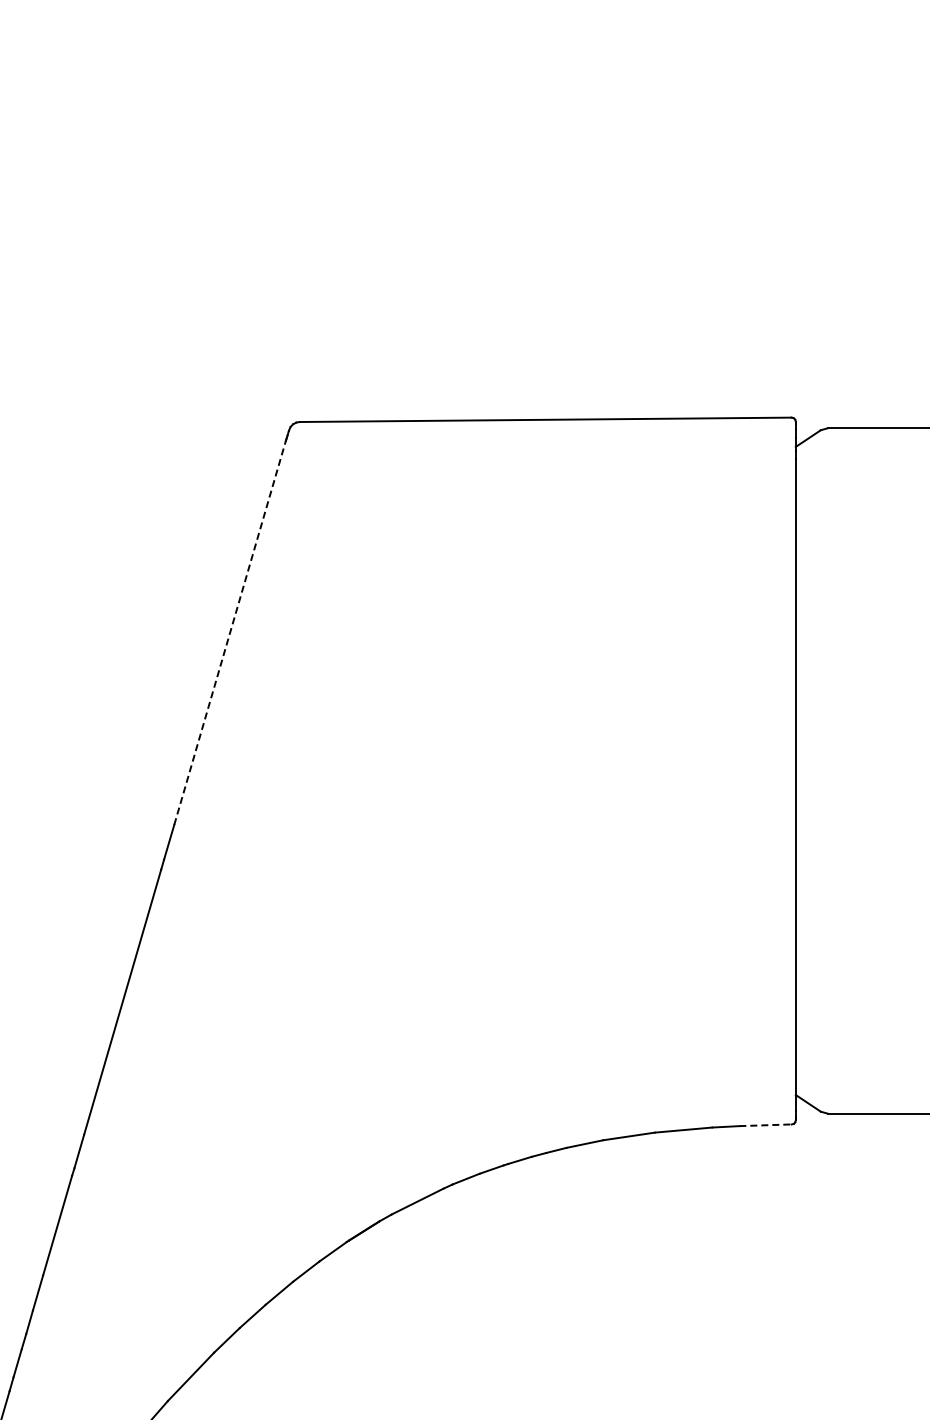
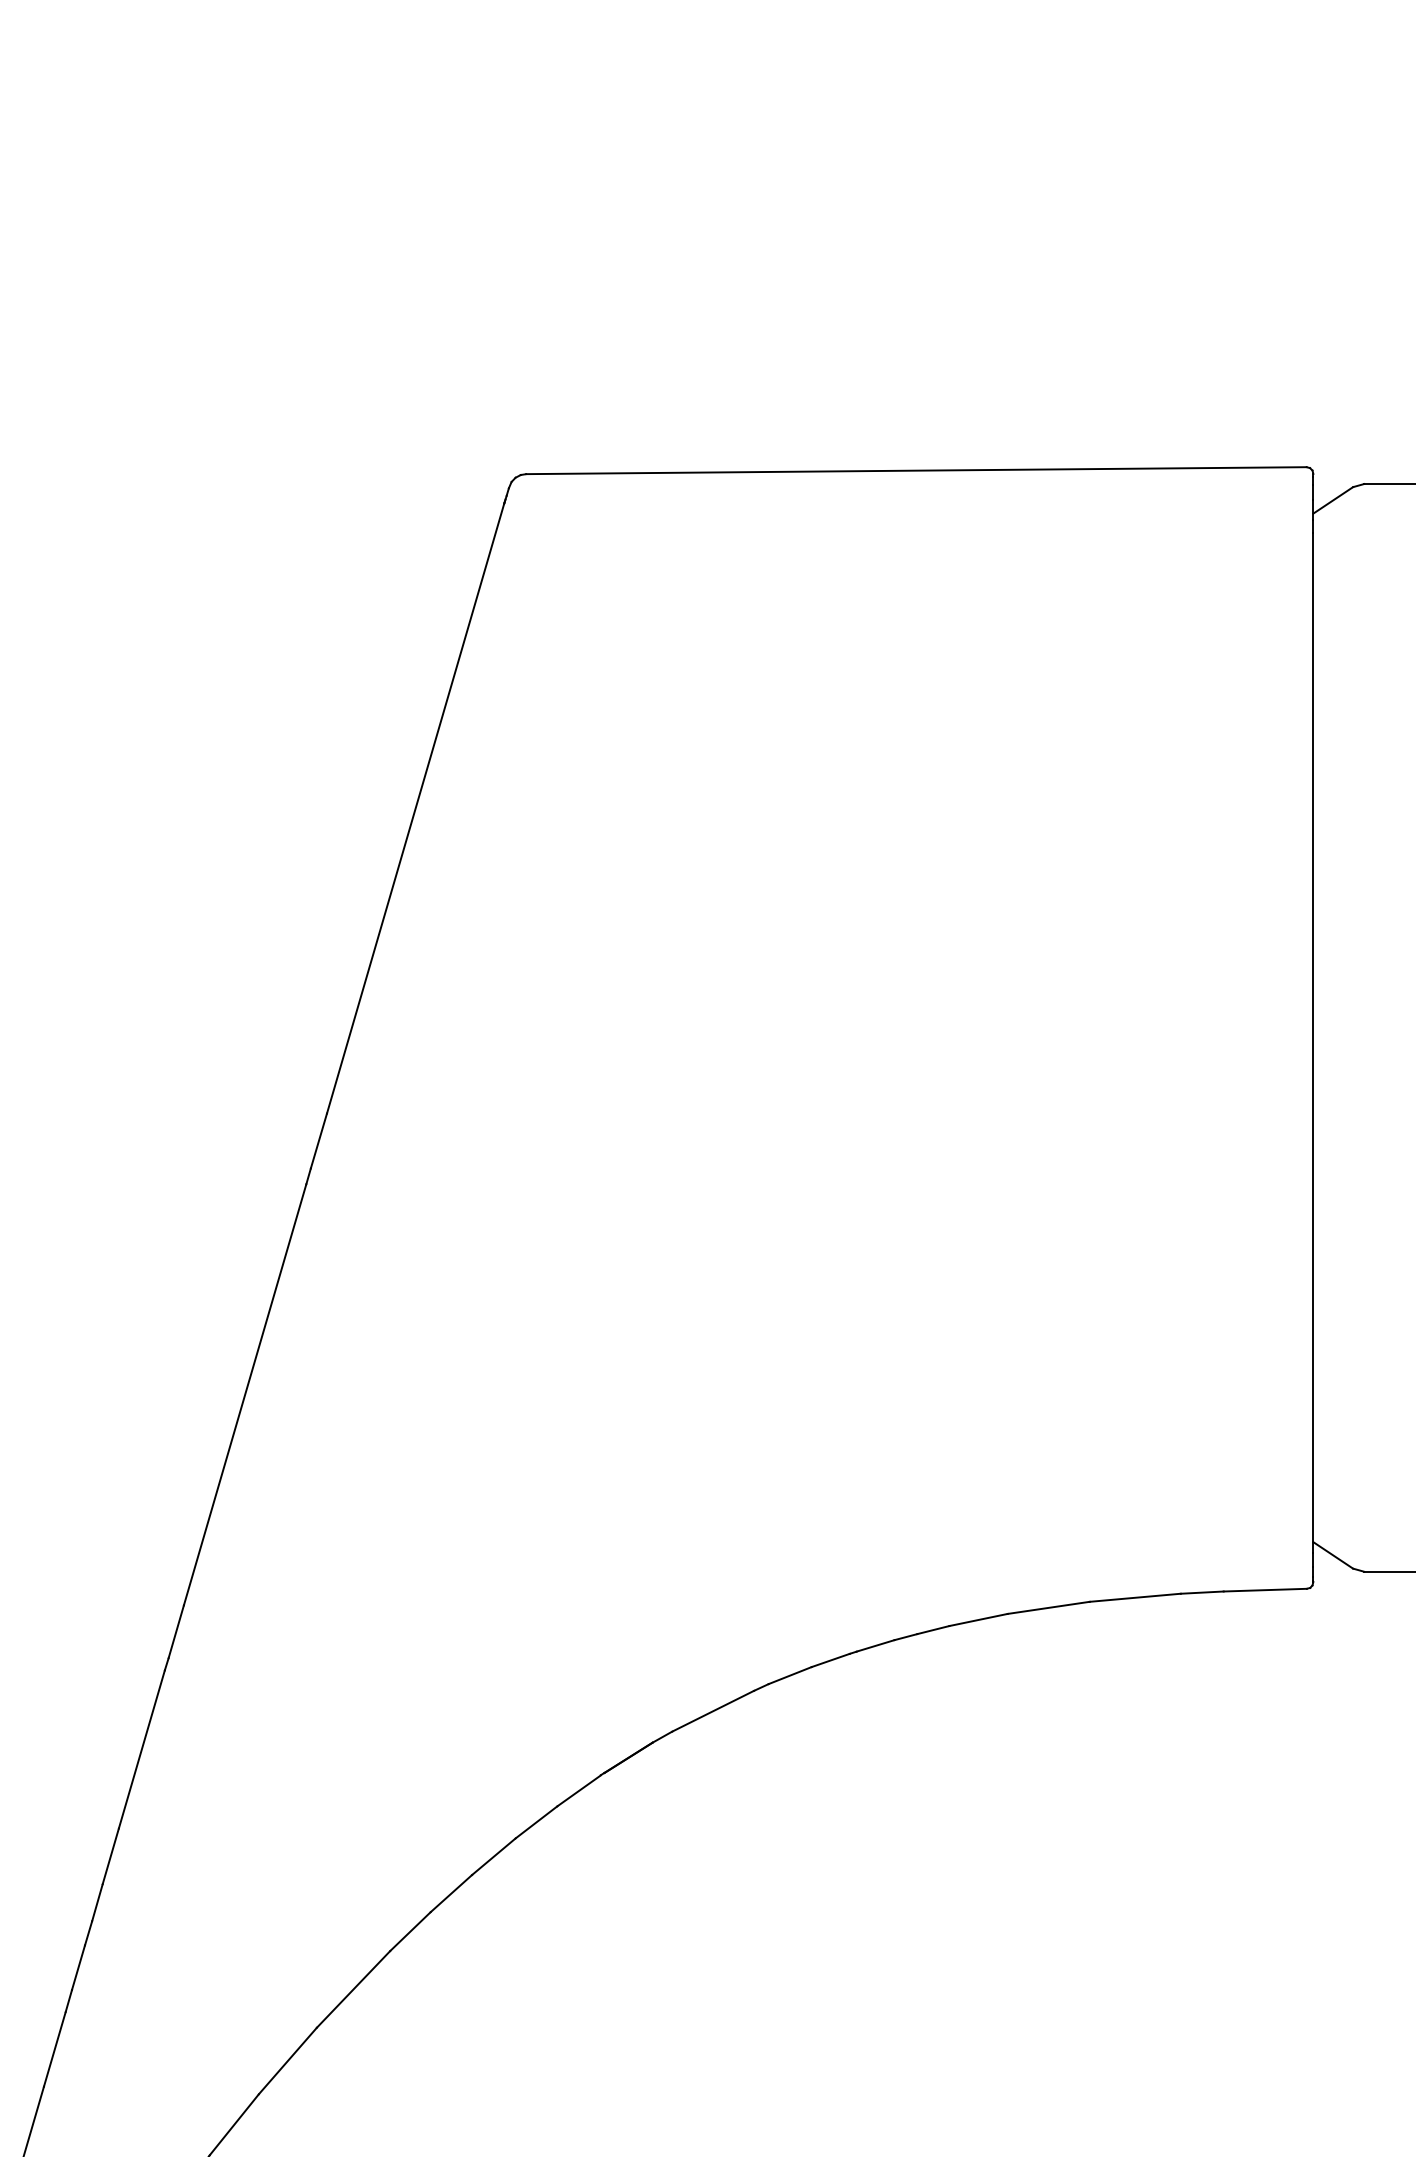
line: (230, 632) -> (416, 808), dashed -> solid
line: (766, 1125) -> (1266, 1590), dashed -> solid

